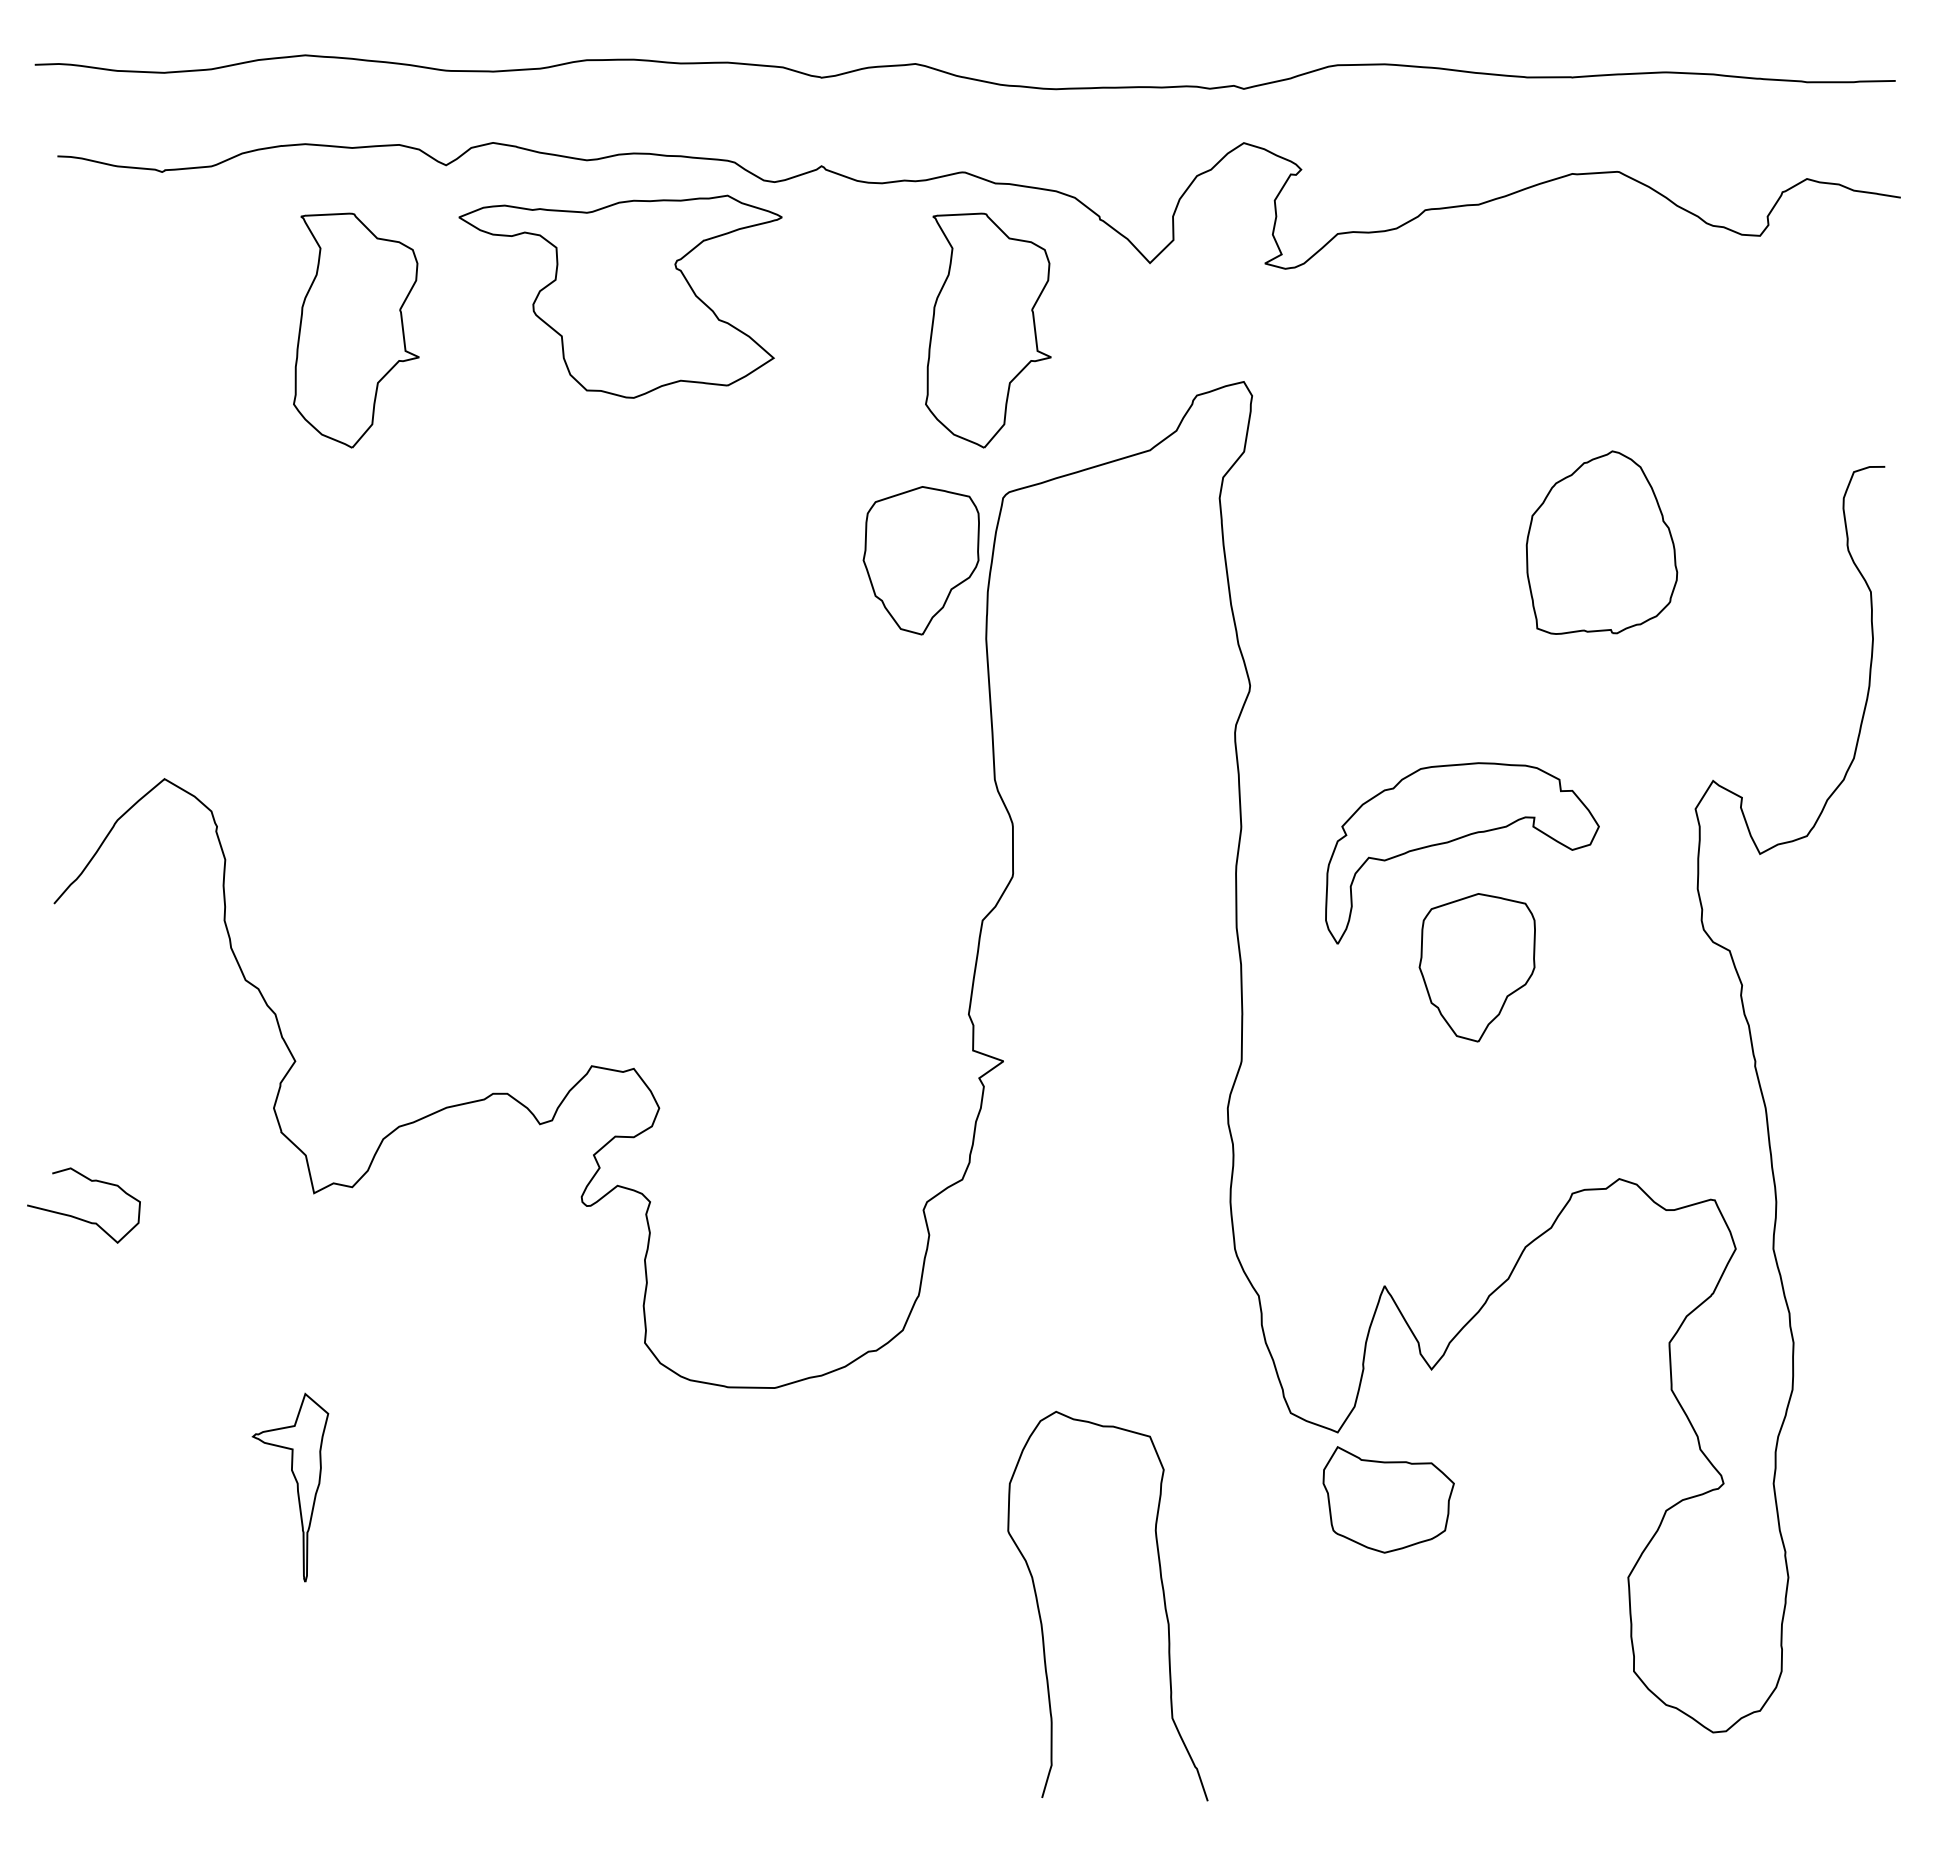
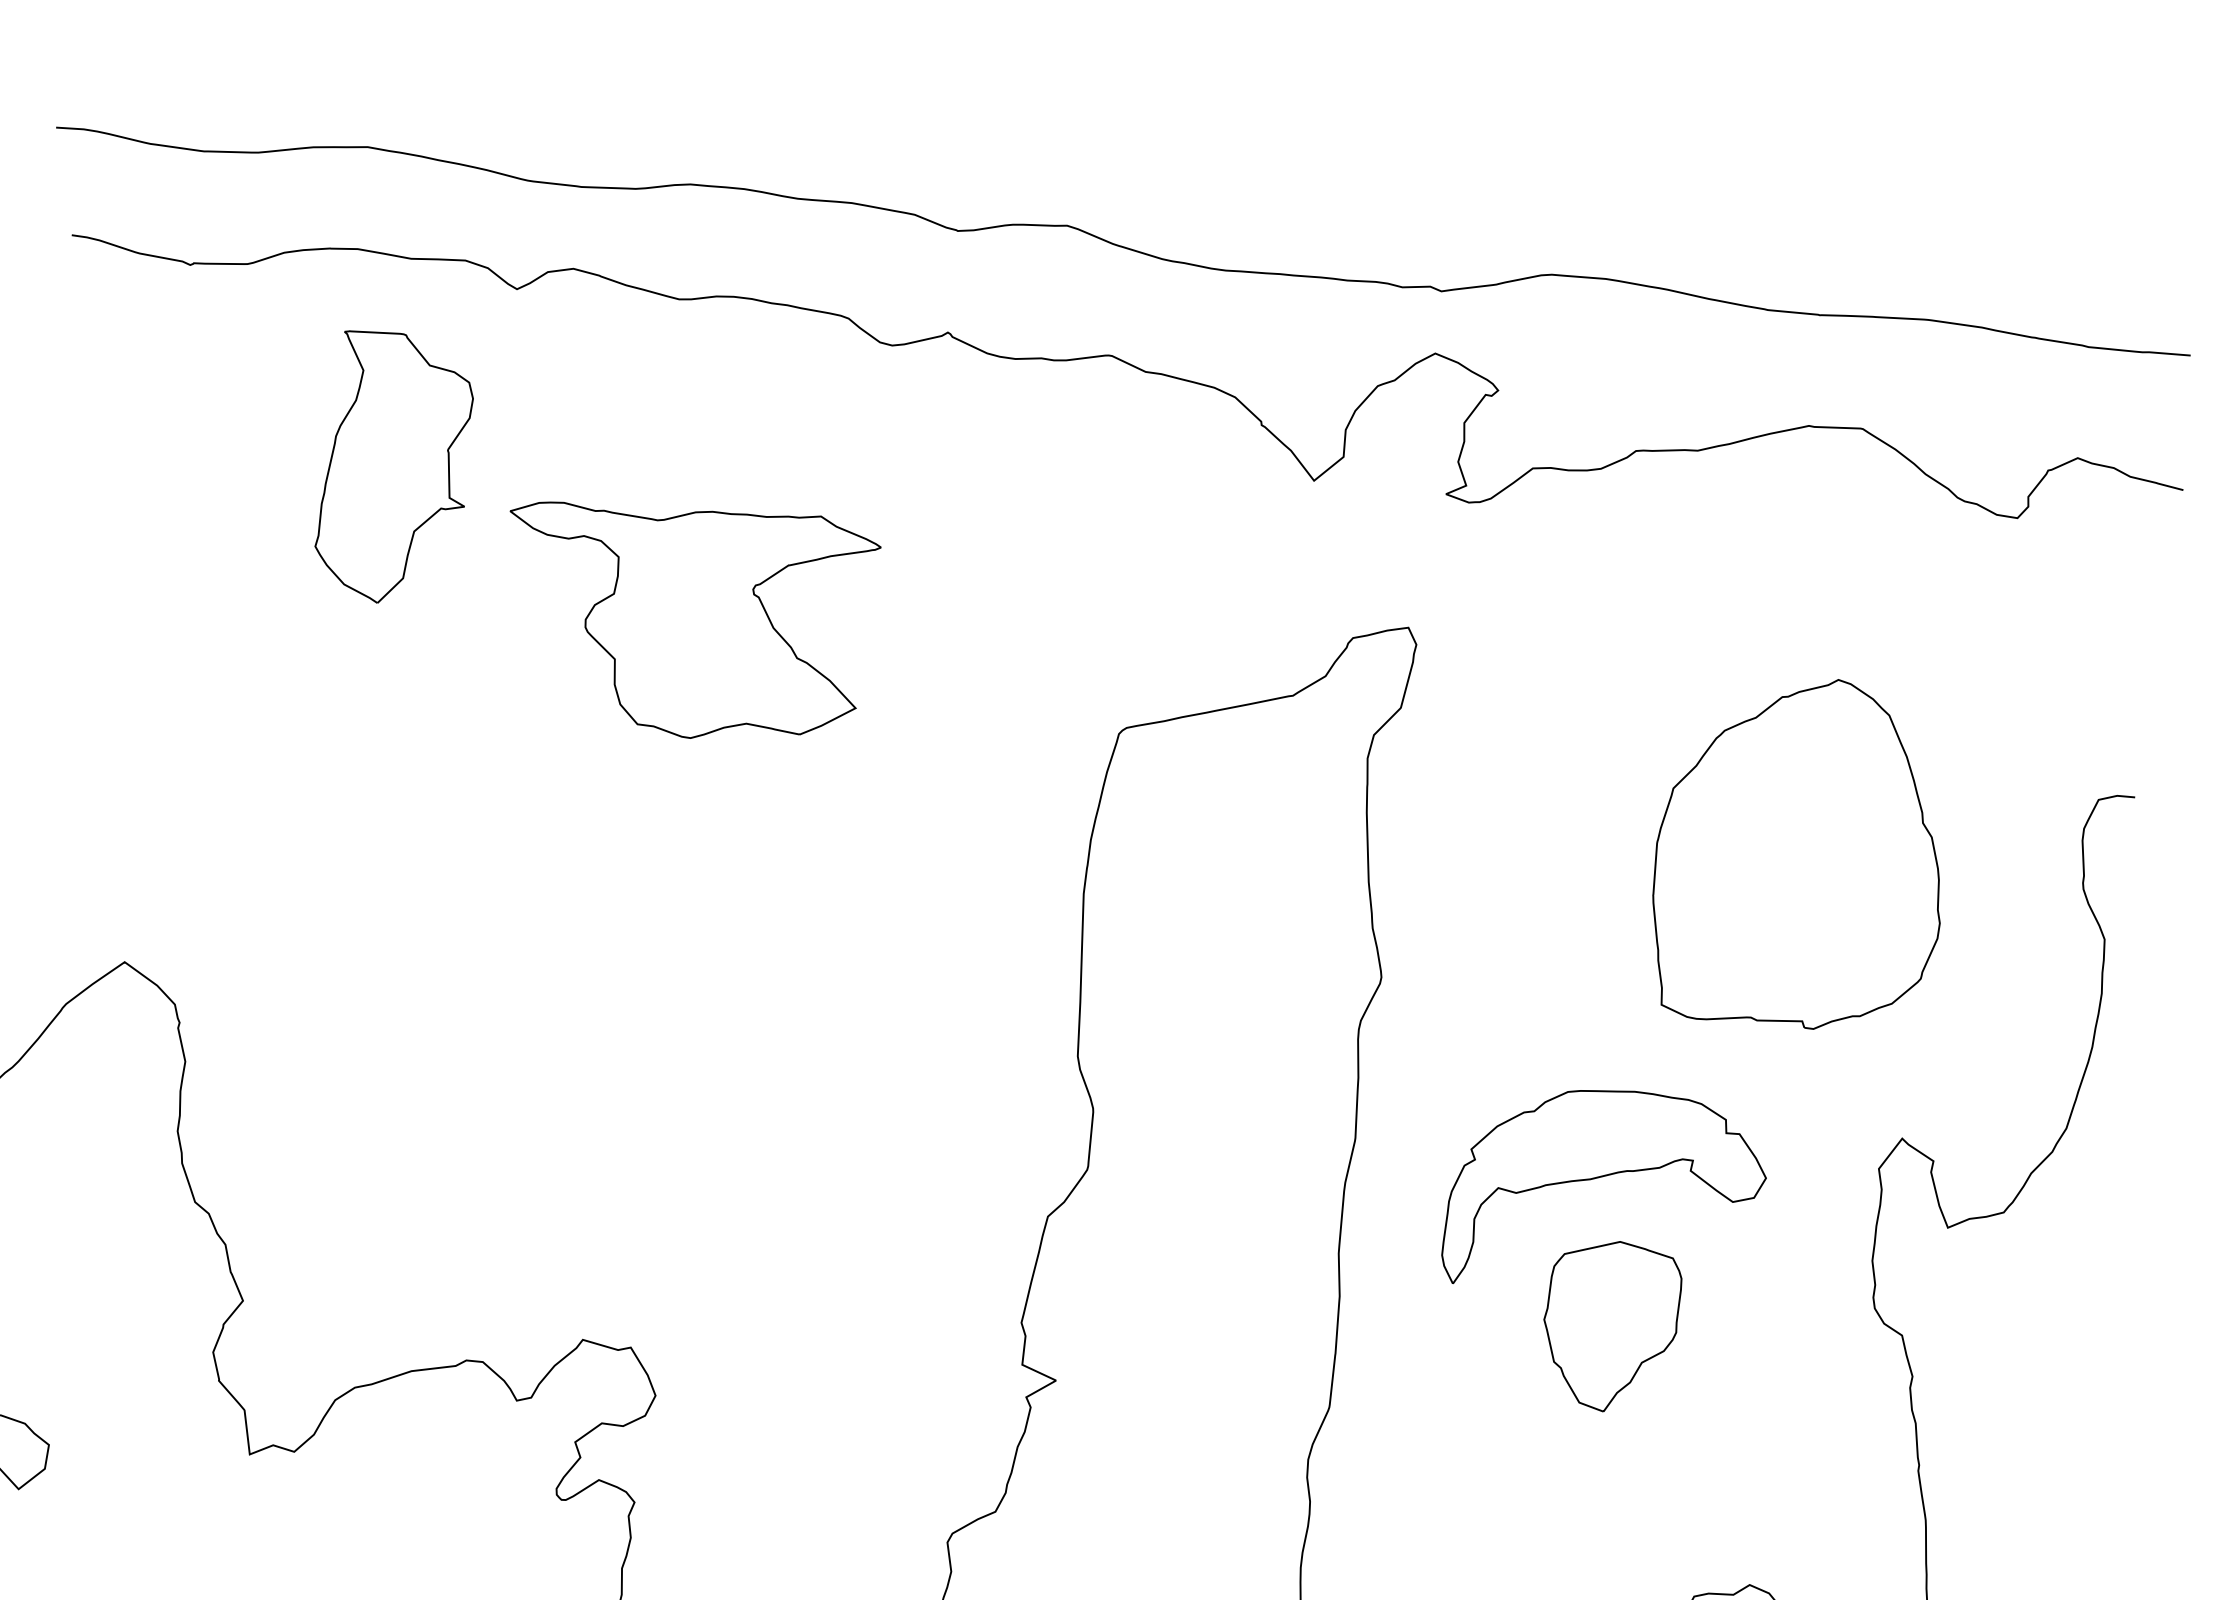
part: (620, 296) -> (686, 620), moved
part: (988, 330) -> (1121, 539), removed
part: (1601, 542) -> (1800, 852), size x1.67
part: (920, 560) -> (1017, 796), removed

